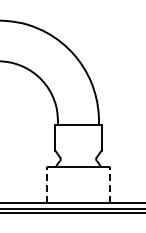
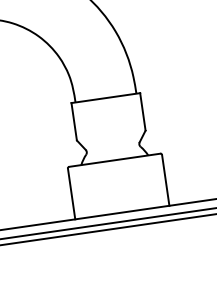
line: (46, 184) -> (71, 192), dashed -> solid
line: (110, 184) -> (165, 178), dashed -> solid

